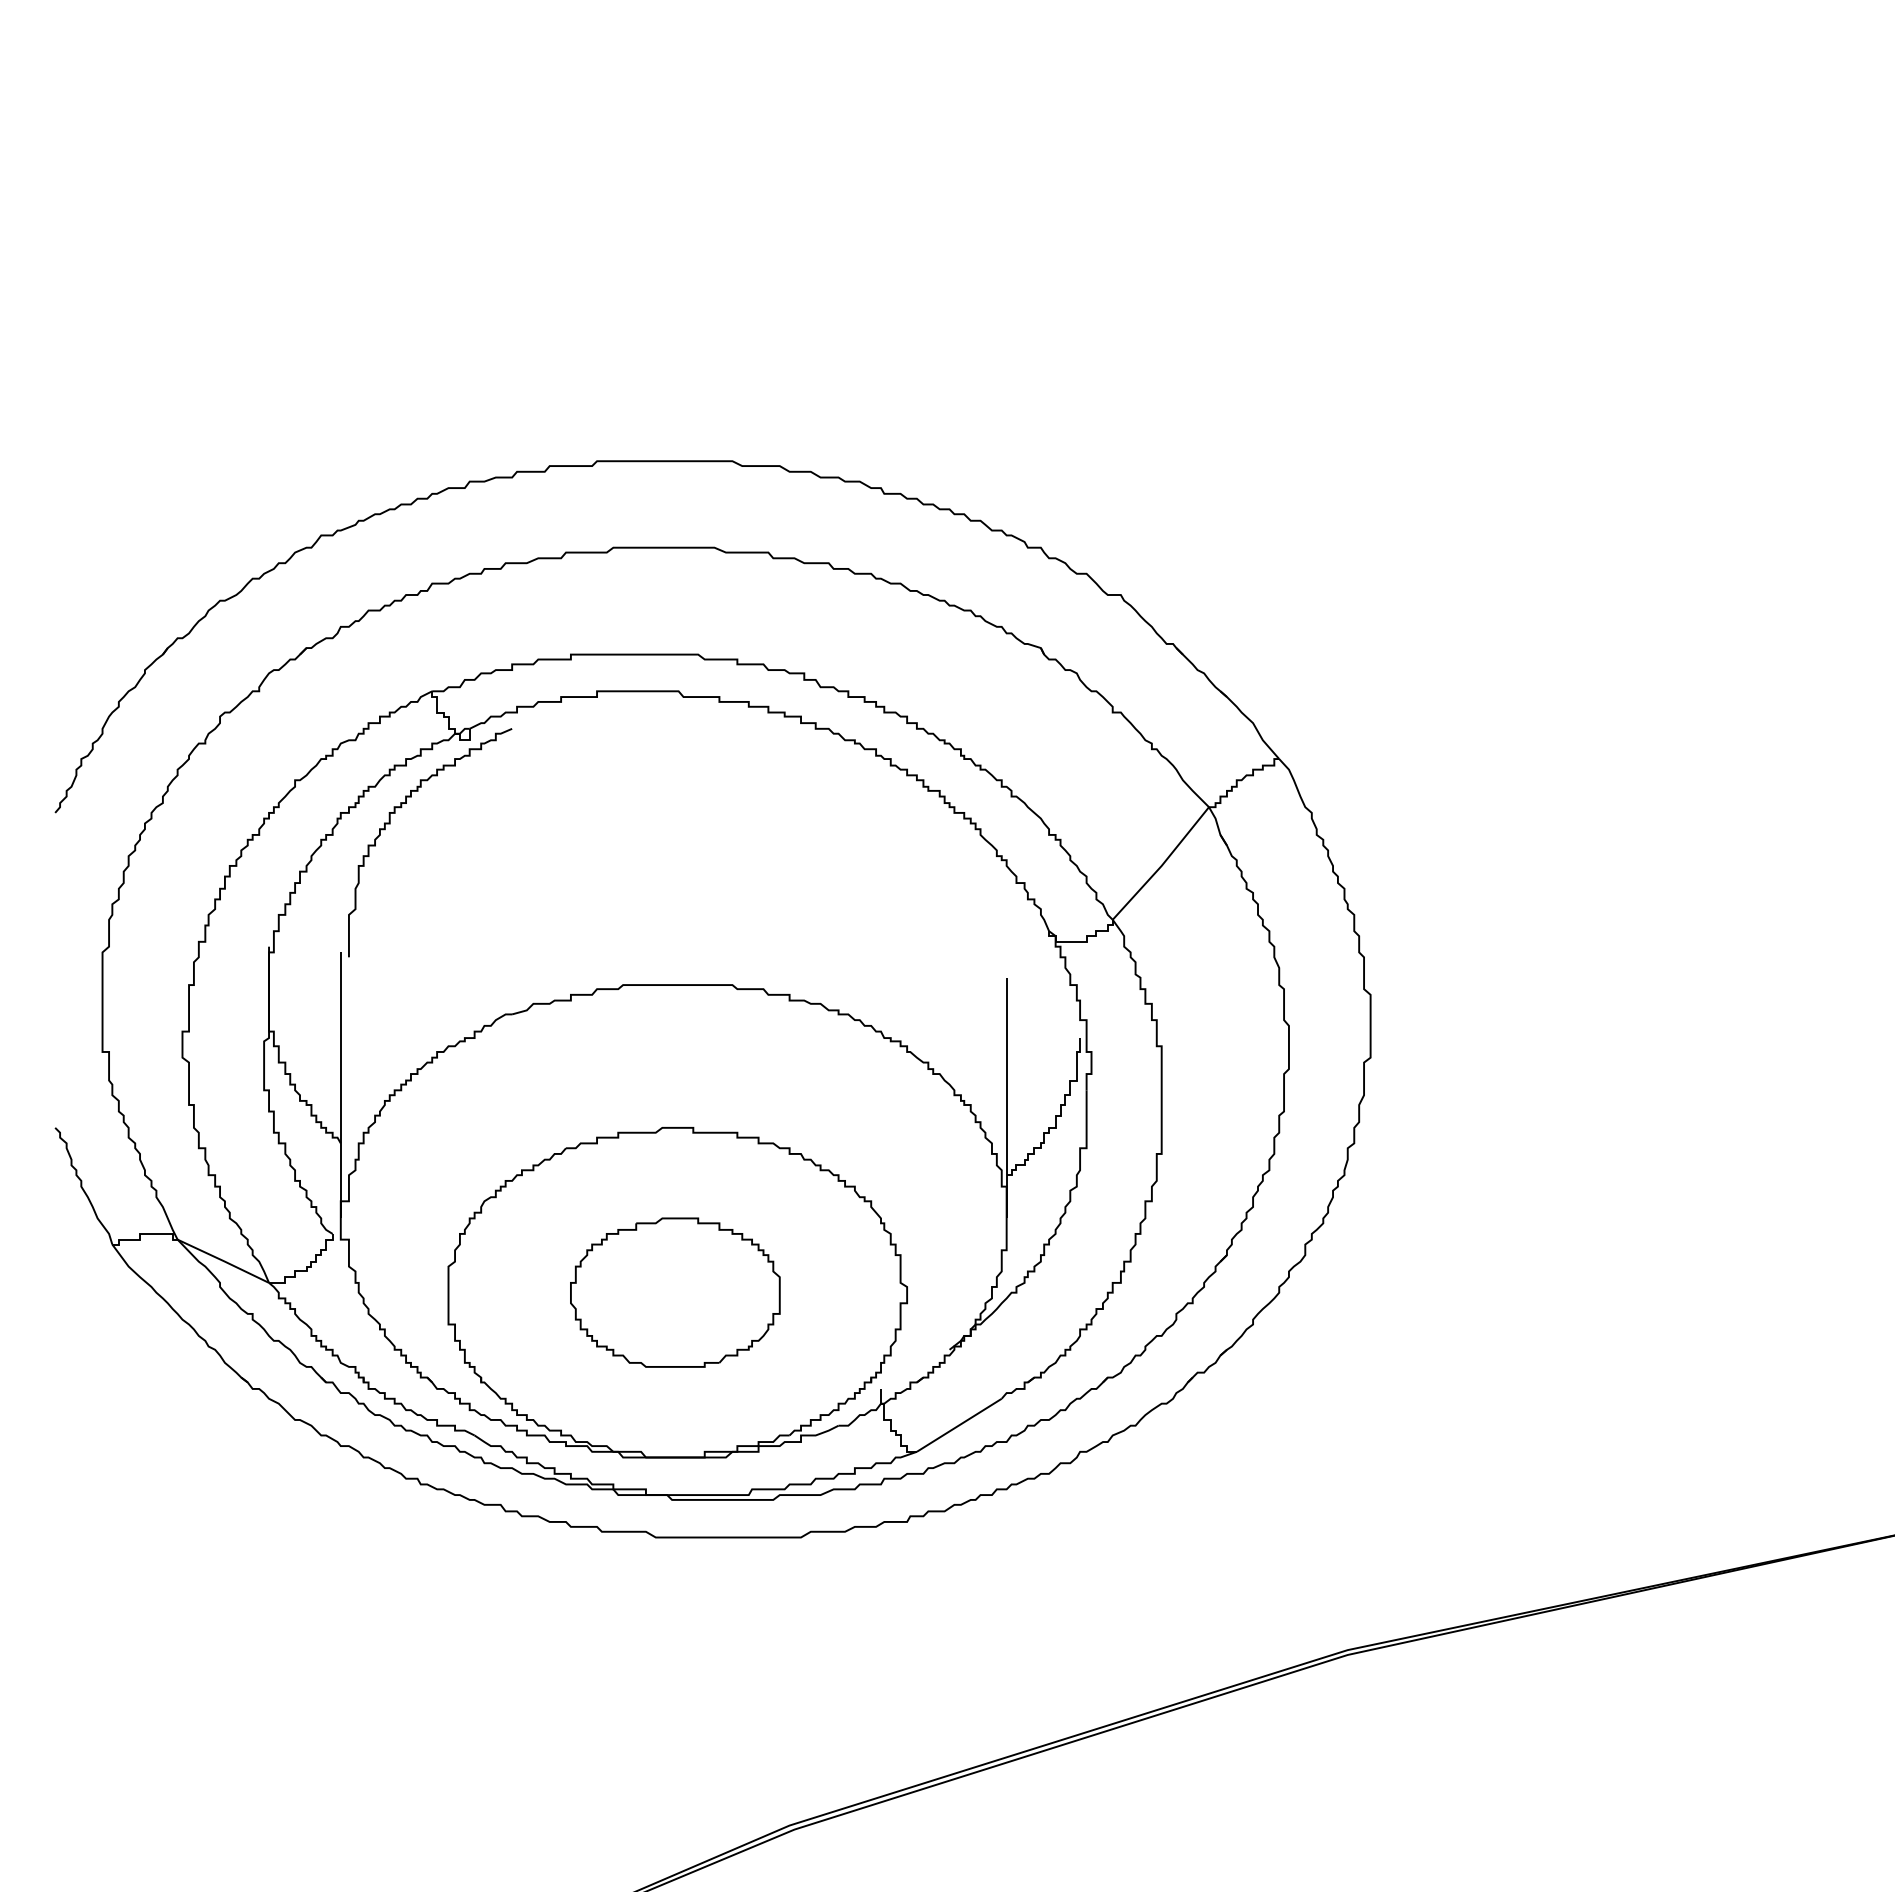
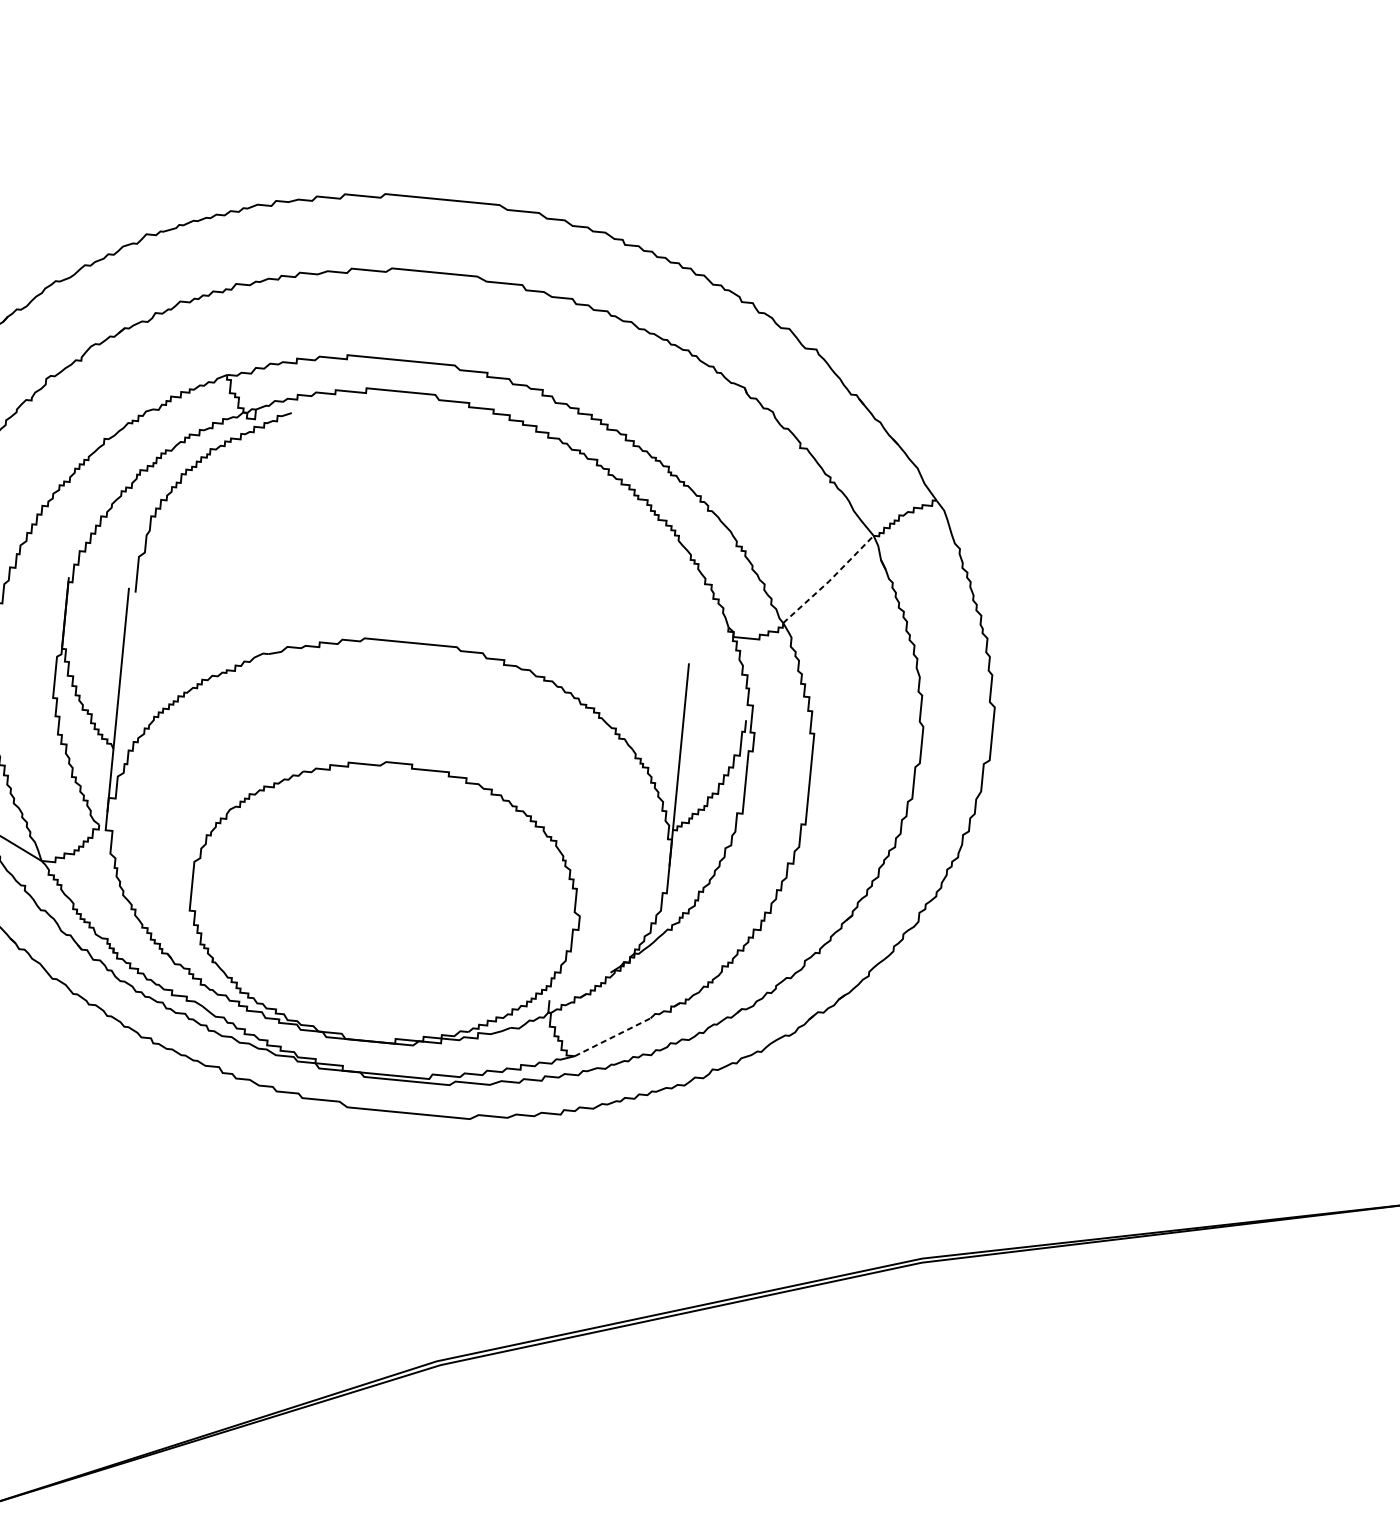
line: (1162, 865) -> (829, 581), solid -> dashed
part: (675, 1292) -> (383, 902), removed
line: (959, 1425) -> (612, 1037), solid -> dashed

